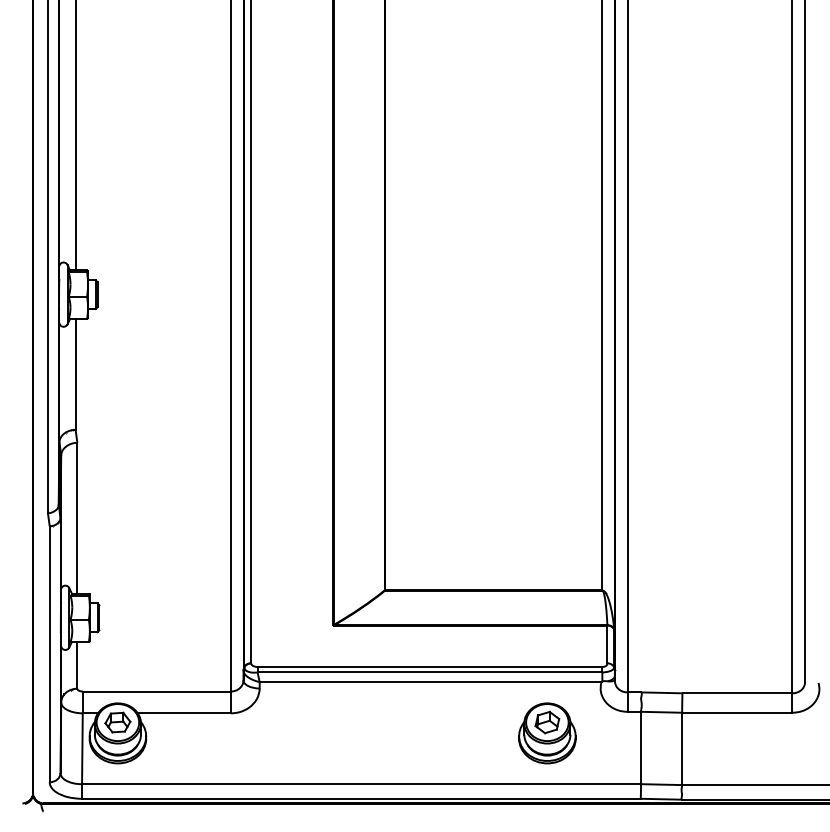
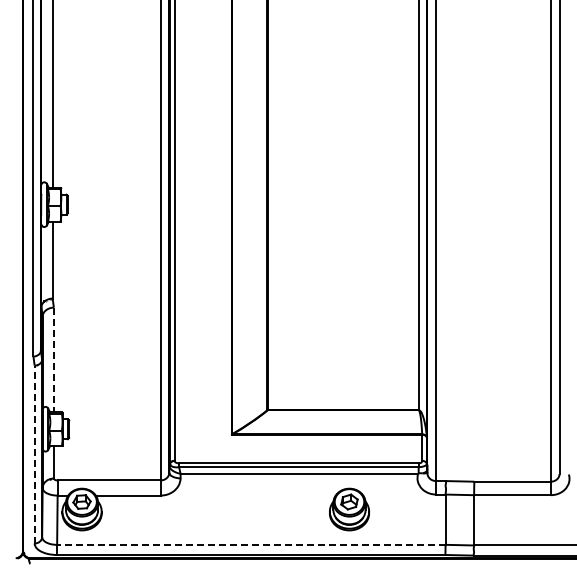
line: (76, 518) -> (53, 360), solid -> dashed
line: (49, 654) -> (34, 454), solid -> dashed
part: (547, 733) -> (349, 509), moved
line: (360, 783) -> (250, 544), solid -> dashed

